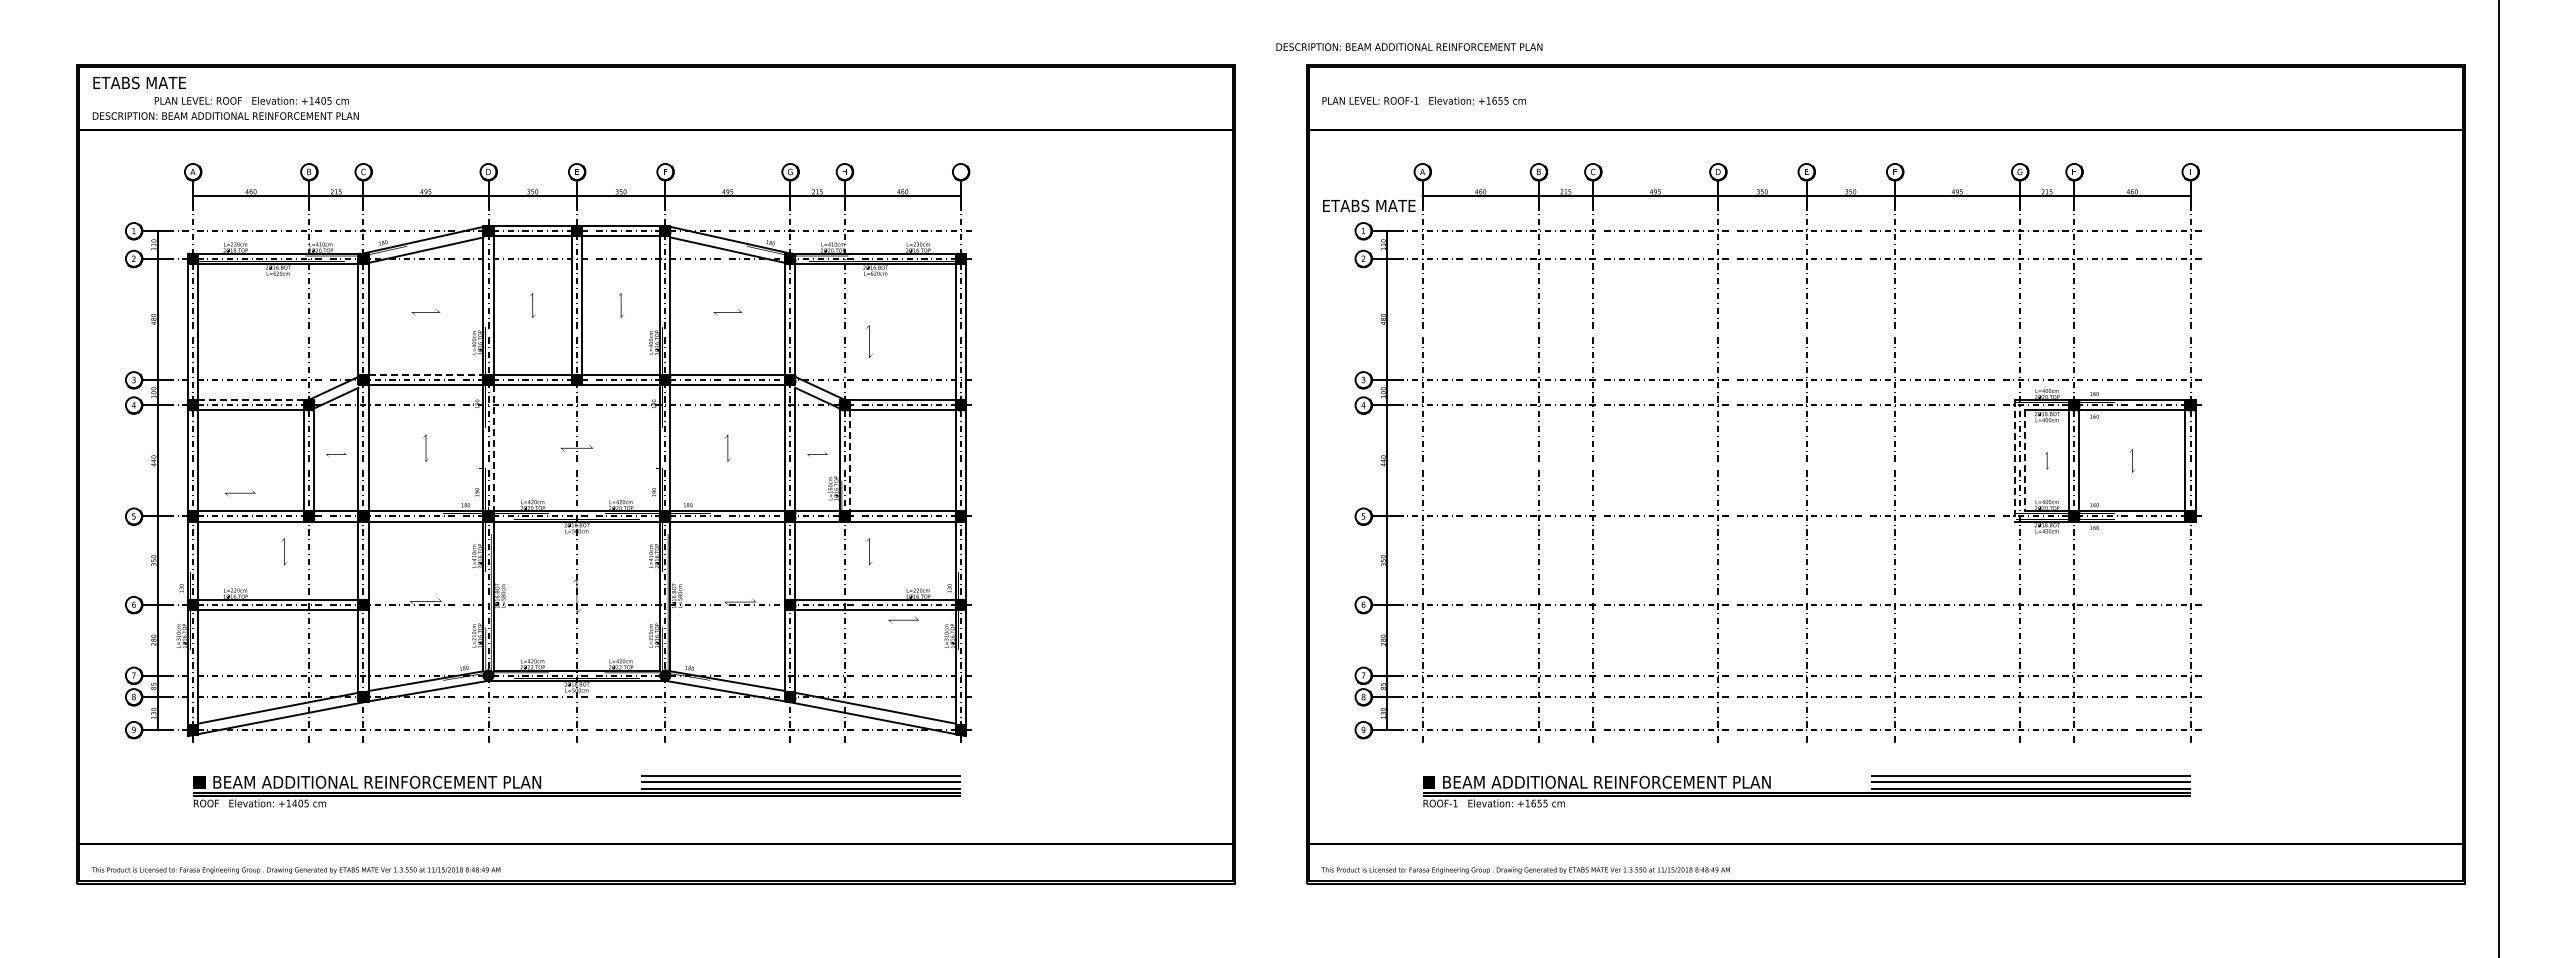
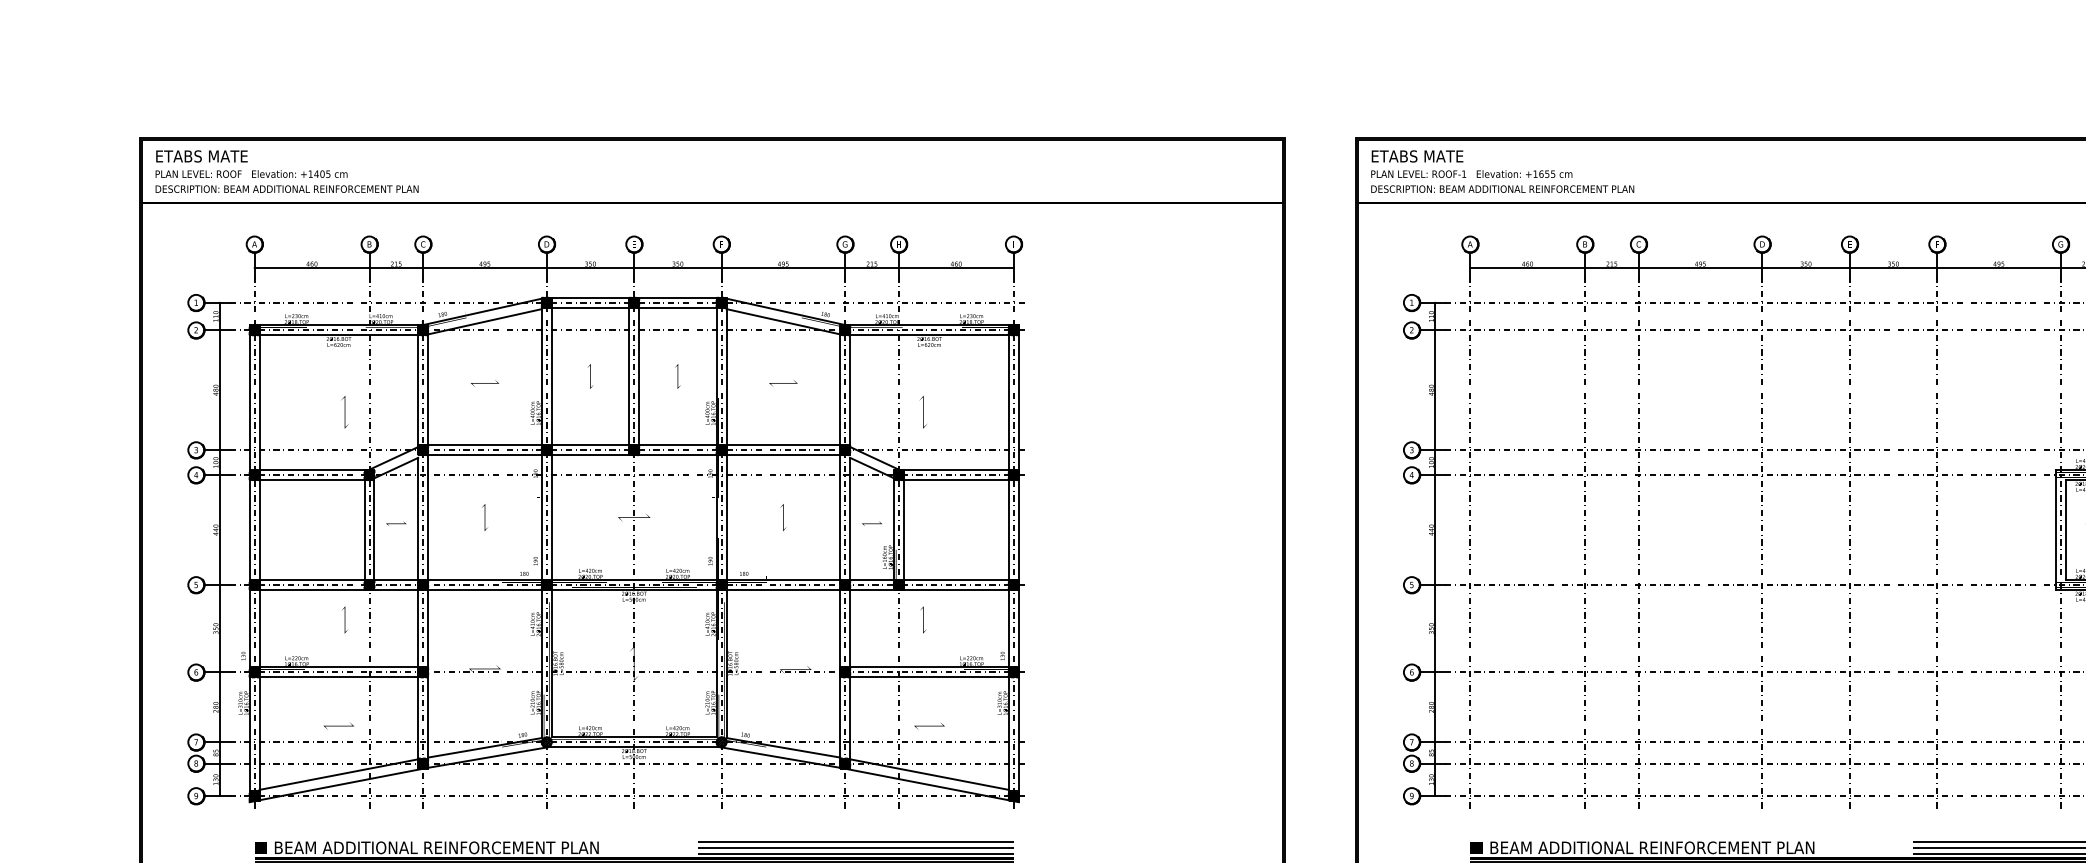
text: (1409, 46) -> (1502, 188), moved
text: (251, 100) -> (251, 173), moved
text: (1369, 205) -> (1417, 155), moved
line: (284, 341) -> (345, 412), added
line: (426, 375) -> (485, 445), dashed -> solid
line: (253, 400) -> (314, 470), dashed -> solid
line: (493, 448) -> (551, 517), dashed -> solid
line: (849, 460) -> (903, 529), dashed -> solid
line: (2014, 460) -> (2055, 529), dashed -> solid
line: (2025, 460) -> (2066, 529), dashed -> solid
line: (240, 492) -> (339, 725), moved
line: (903, 620) -> (929, 726), moved

